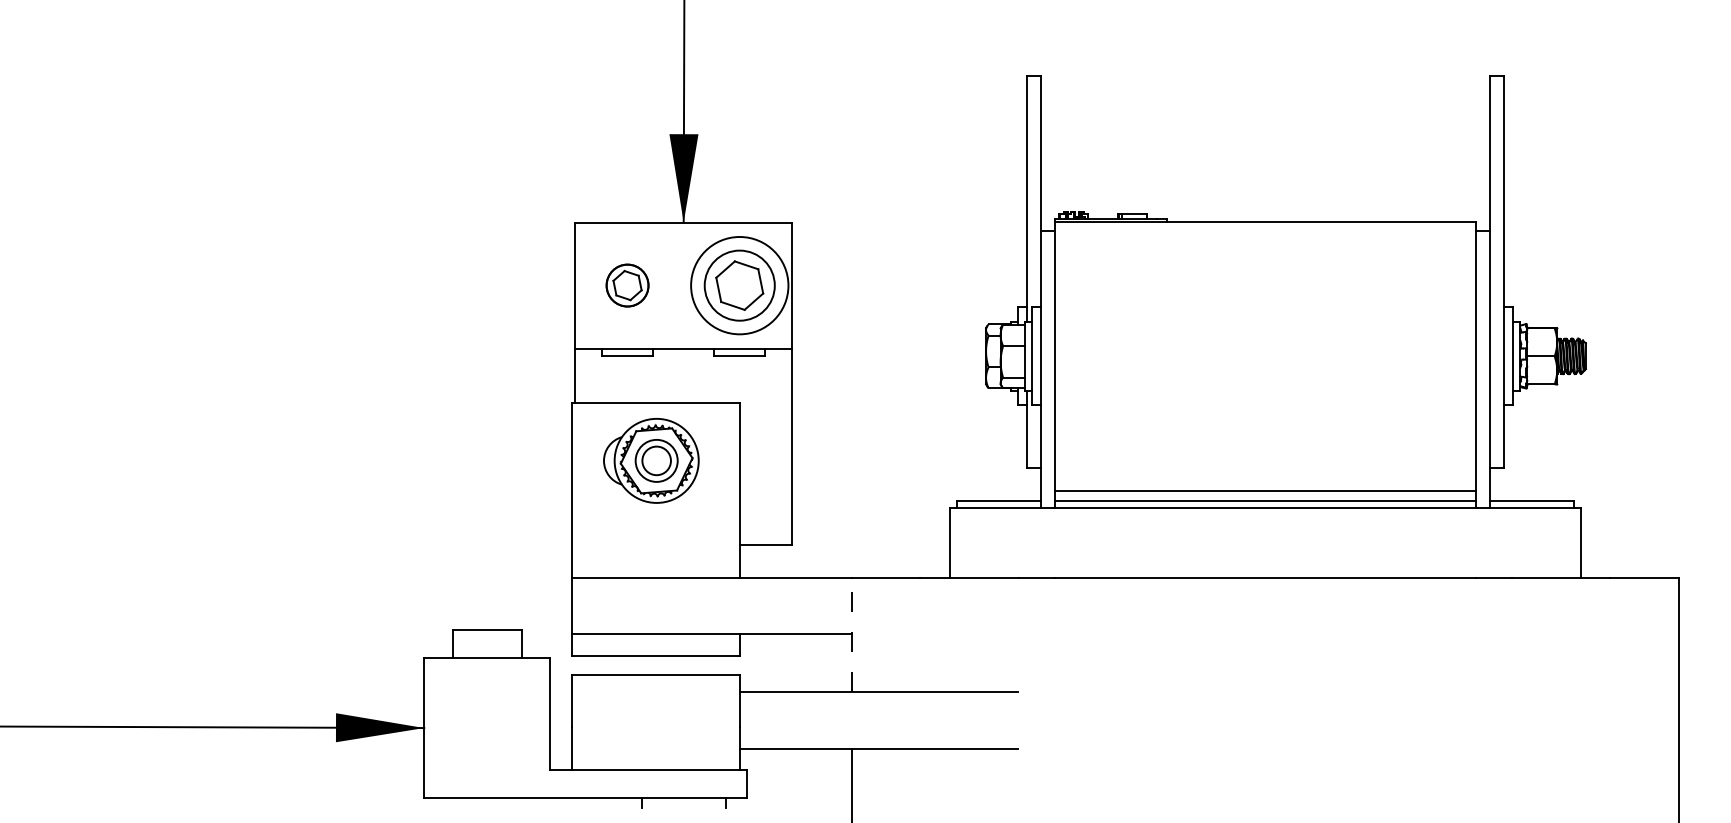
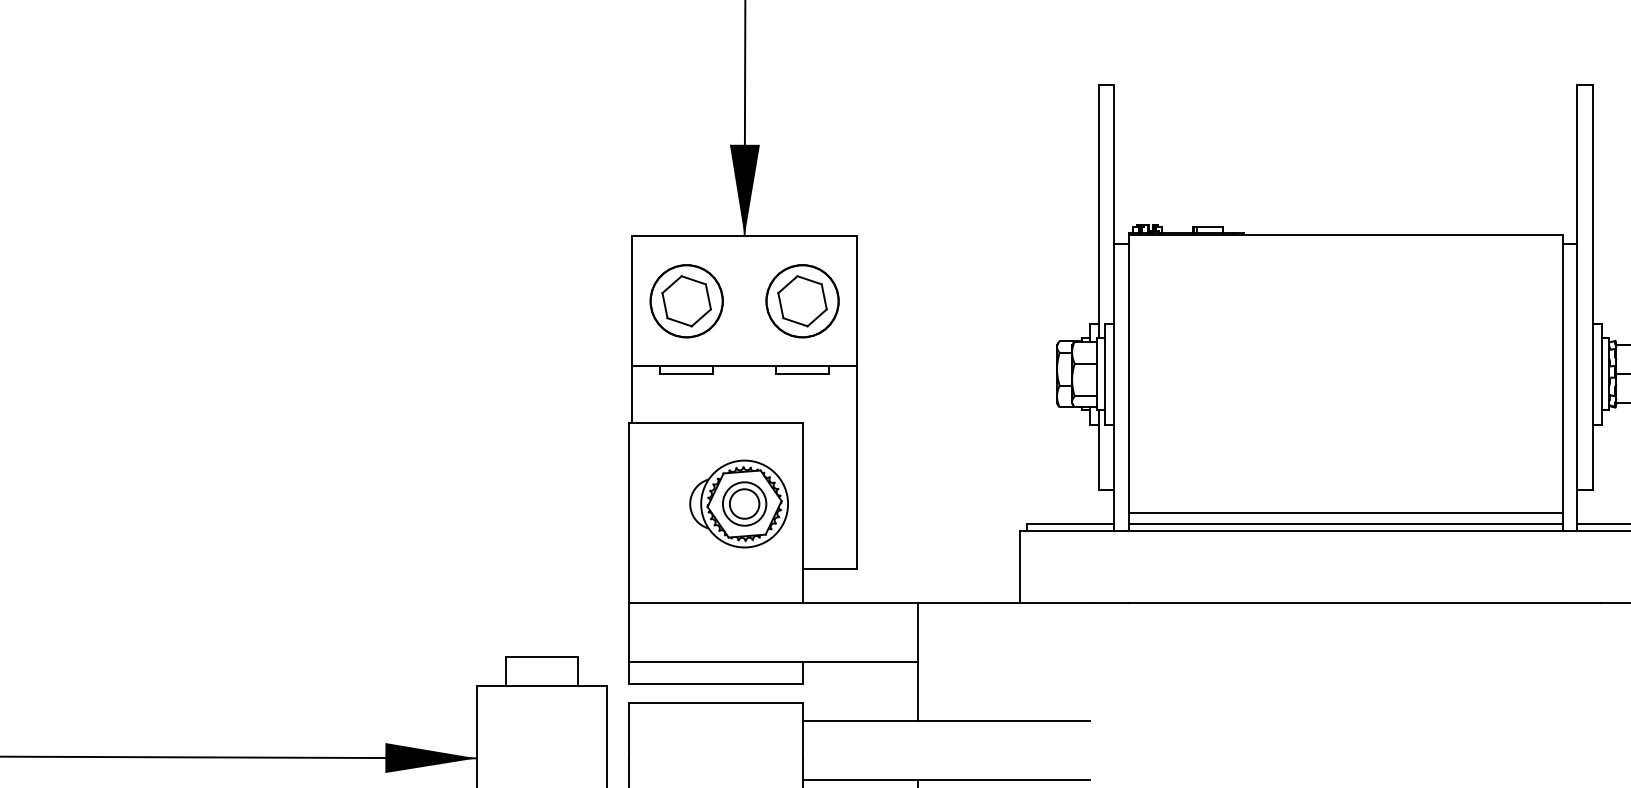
part: (627, 285) -> (686, 301), size x1.67
circle: (739, 285) -> (802, 301), size x0.71
part: (651, 460) -> (739, 503), moved
line: (851, 634) -> (918, 661), dashed -> solid

